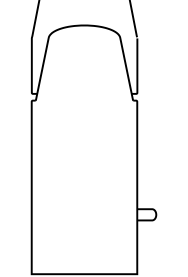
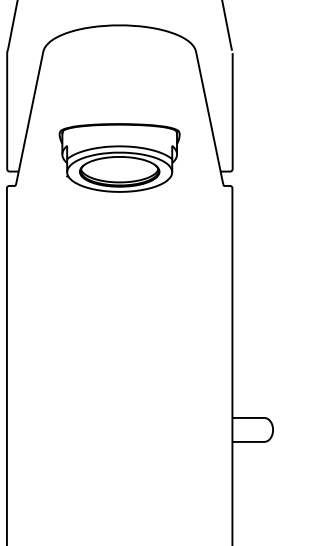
part: (84, 87) -> (119, 157), added

